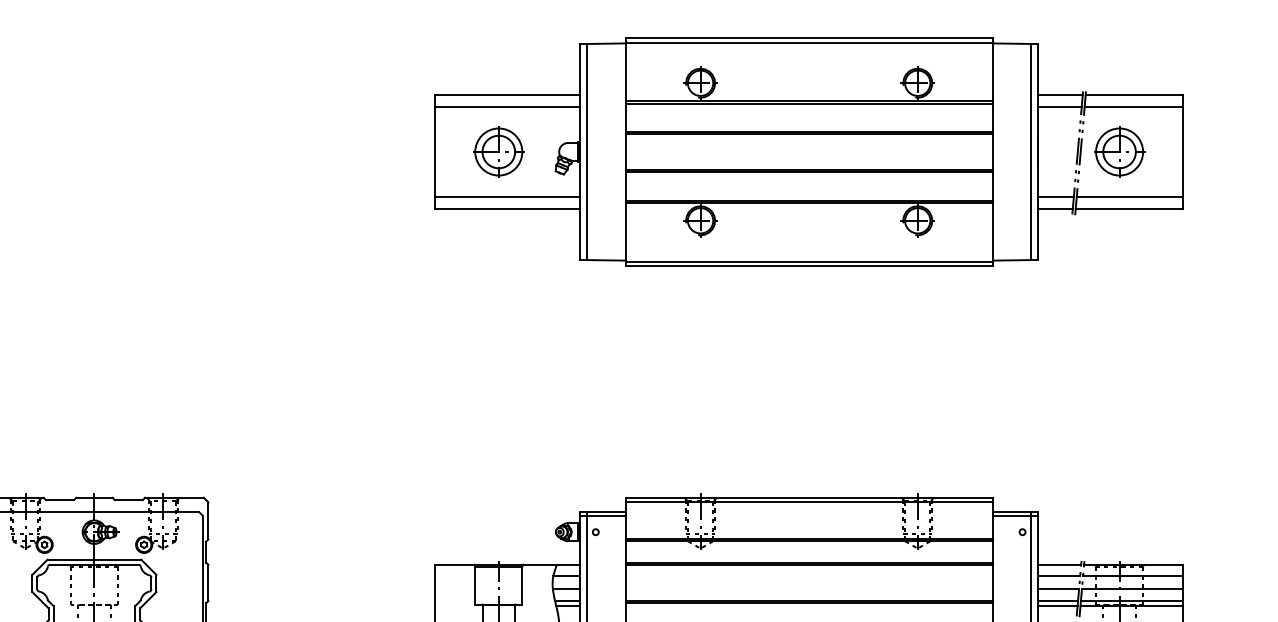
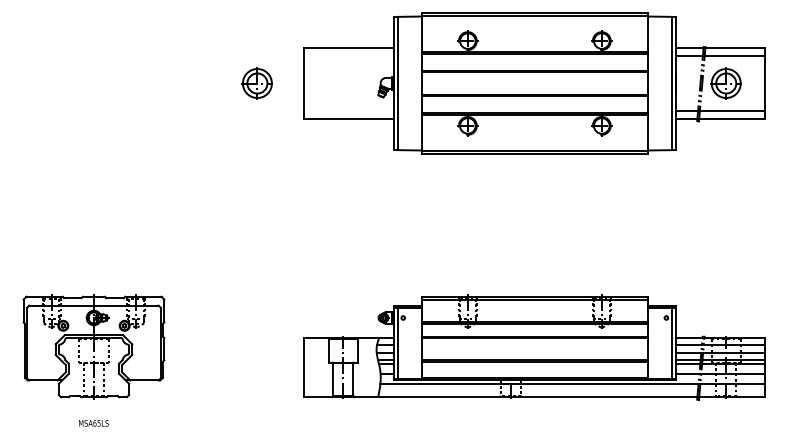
line: (507, 106) -> (348, 55), removed
part: (497, 152) -> (256, 83), moved
line: (507, 197) -> (348, 111), removed

